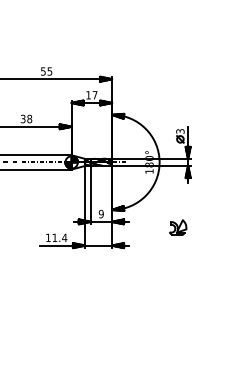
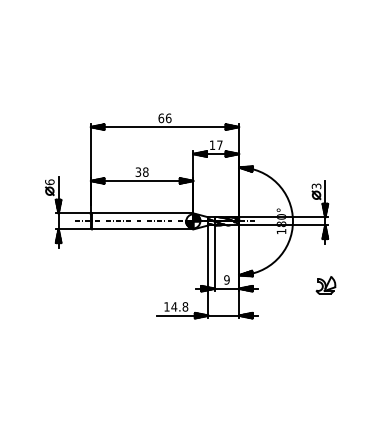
text: (46, 71) -> (164, 118), 55 -> 66
part: (177, 227) -> (325, 285), moved
text: (59, 237) -> (179, 306), 11.4 -> 14.8

